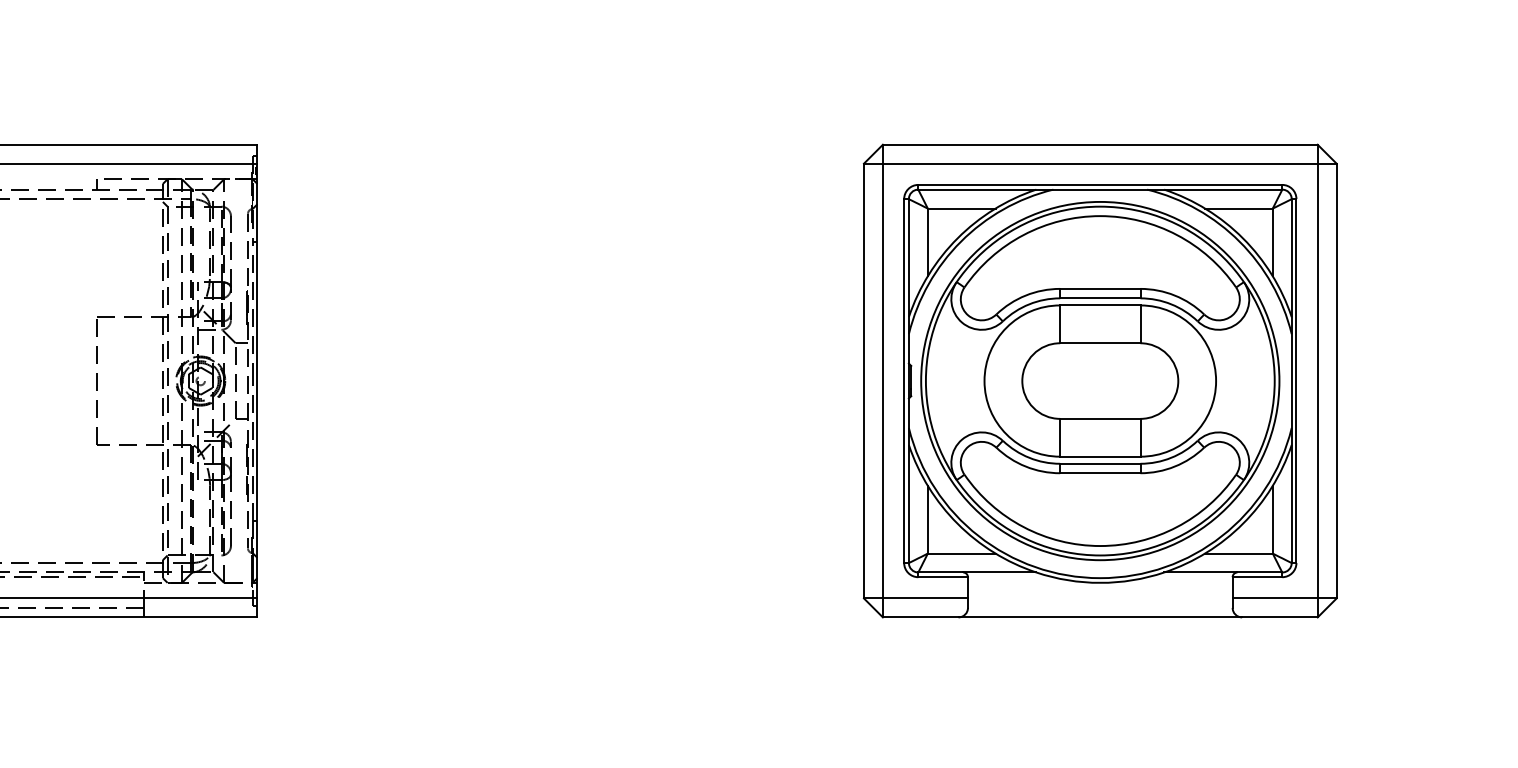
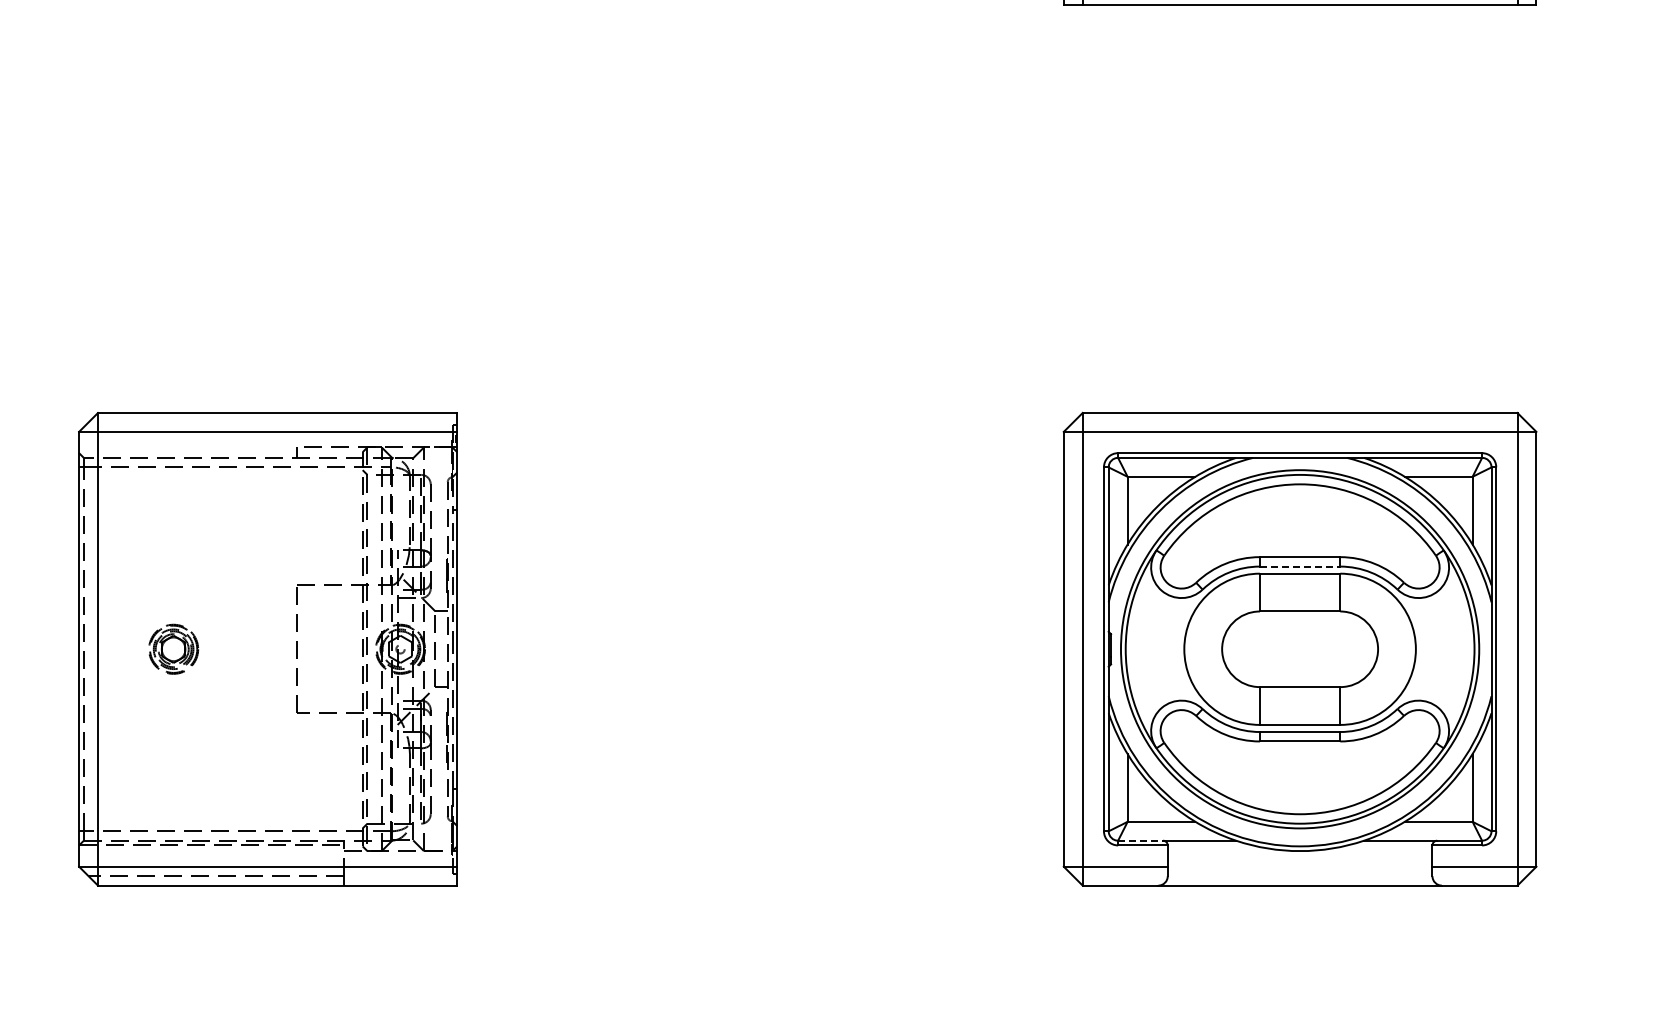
line: (1100, 298) -> (1300, 566), solid -> dashed
line: (941, 572) -> (1141, 840), solid -> dashed

